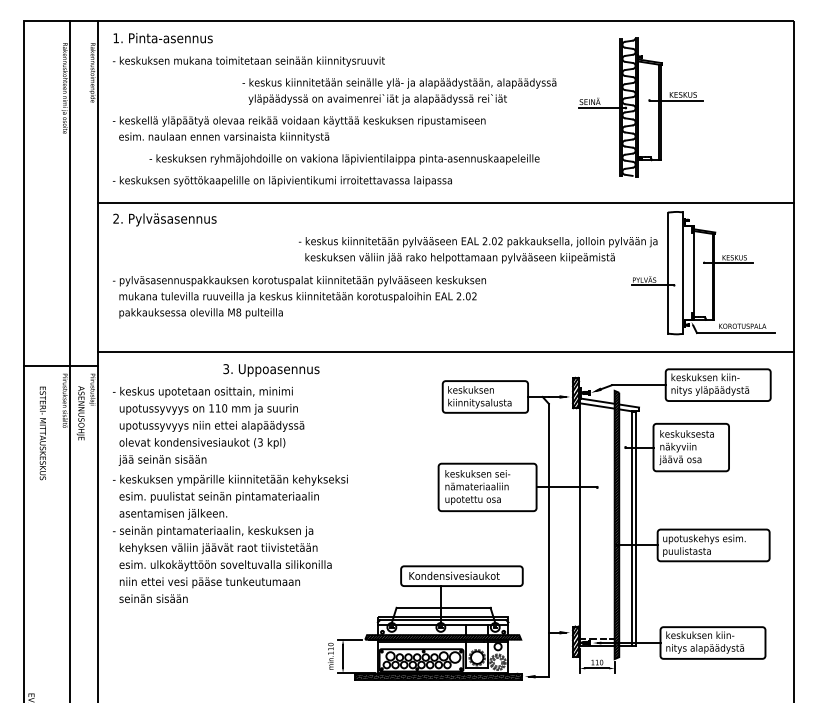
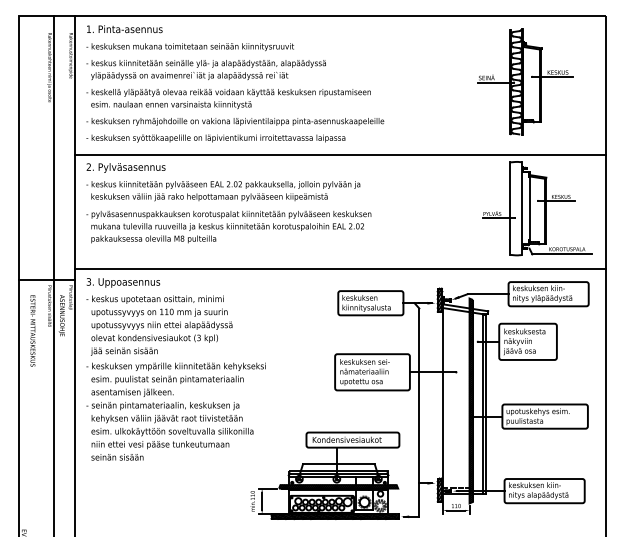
text: (398, 92) -> (205, 70), moved
part: (640, 106) -> (525, 81), moved
text: (344, 159) -> (235, 121), moved
text: (478, 250) -> (223, 191), moved
text: (271, 369) -> (123, 282), moved

